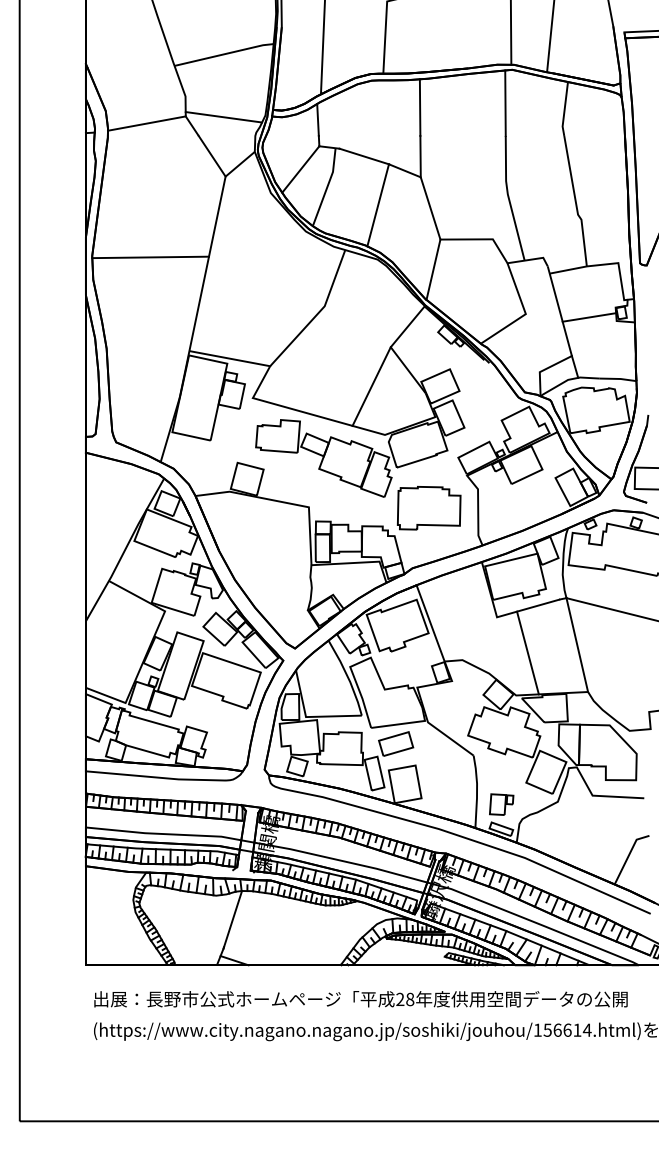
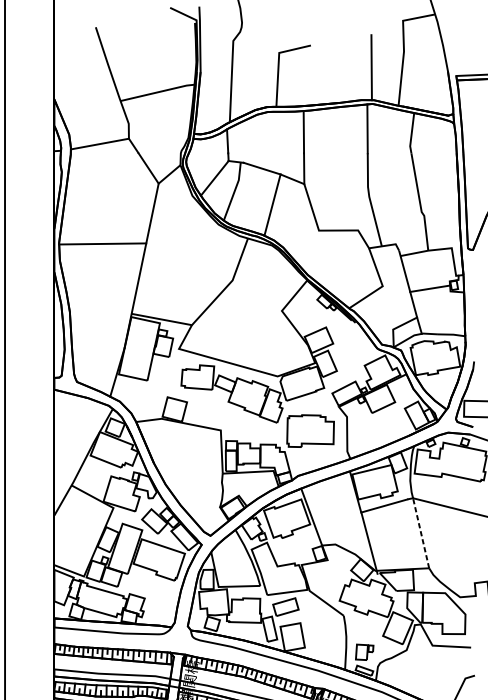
line: (223, 117) -> (157, 139), removed
line: (433, 269) -> (313, 252), removed
line: (371, 386) -> (267, 340), removed
line: (577, 644) -> (421, 532), solid -> dashed
line: (527, 652) -> (369, 542), moved

